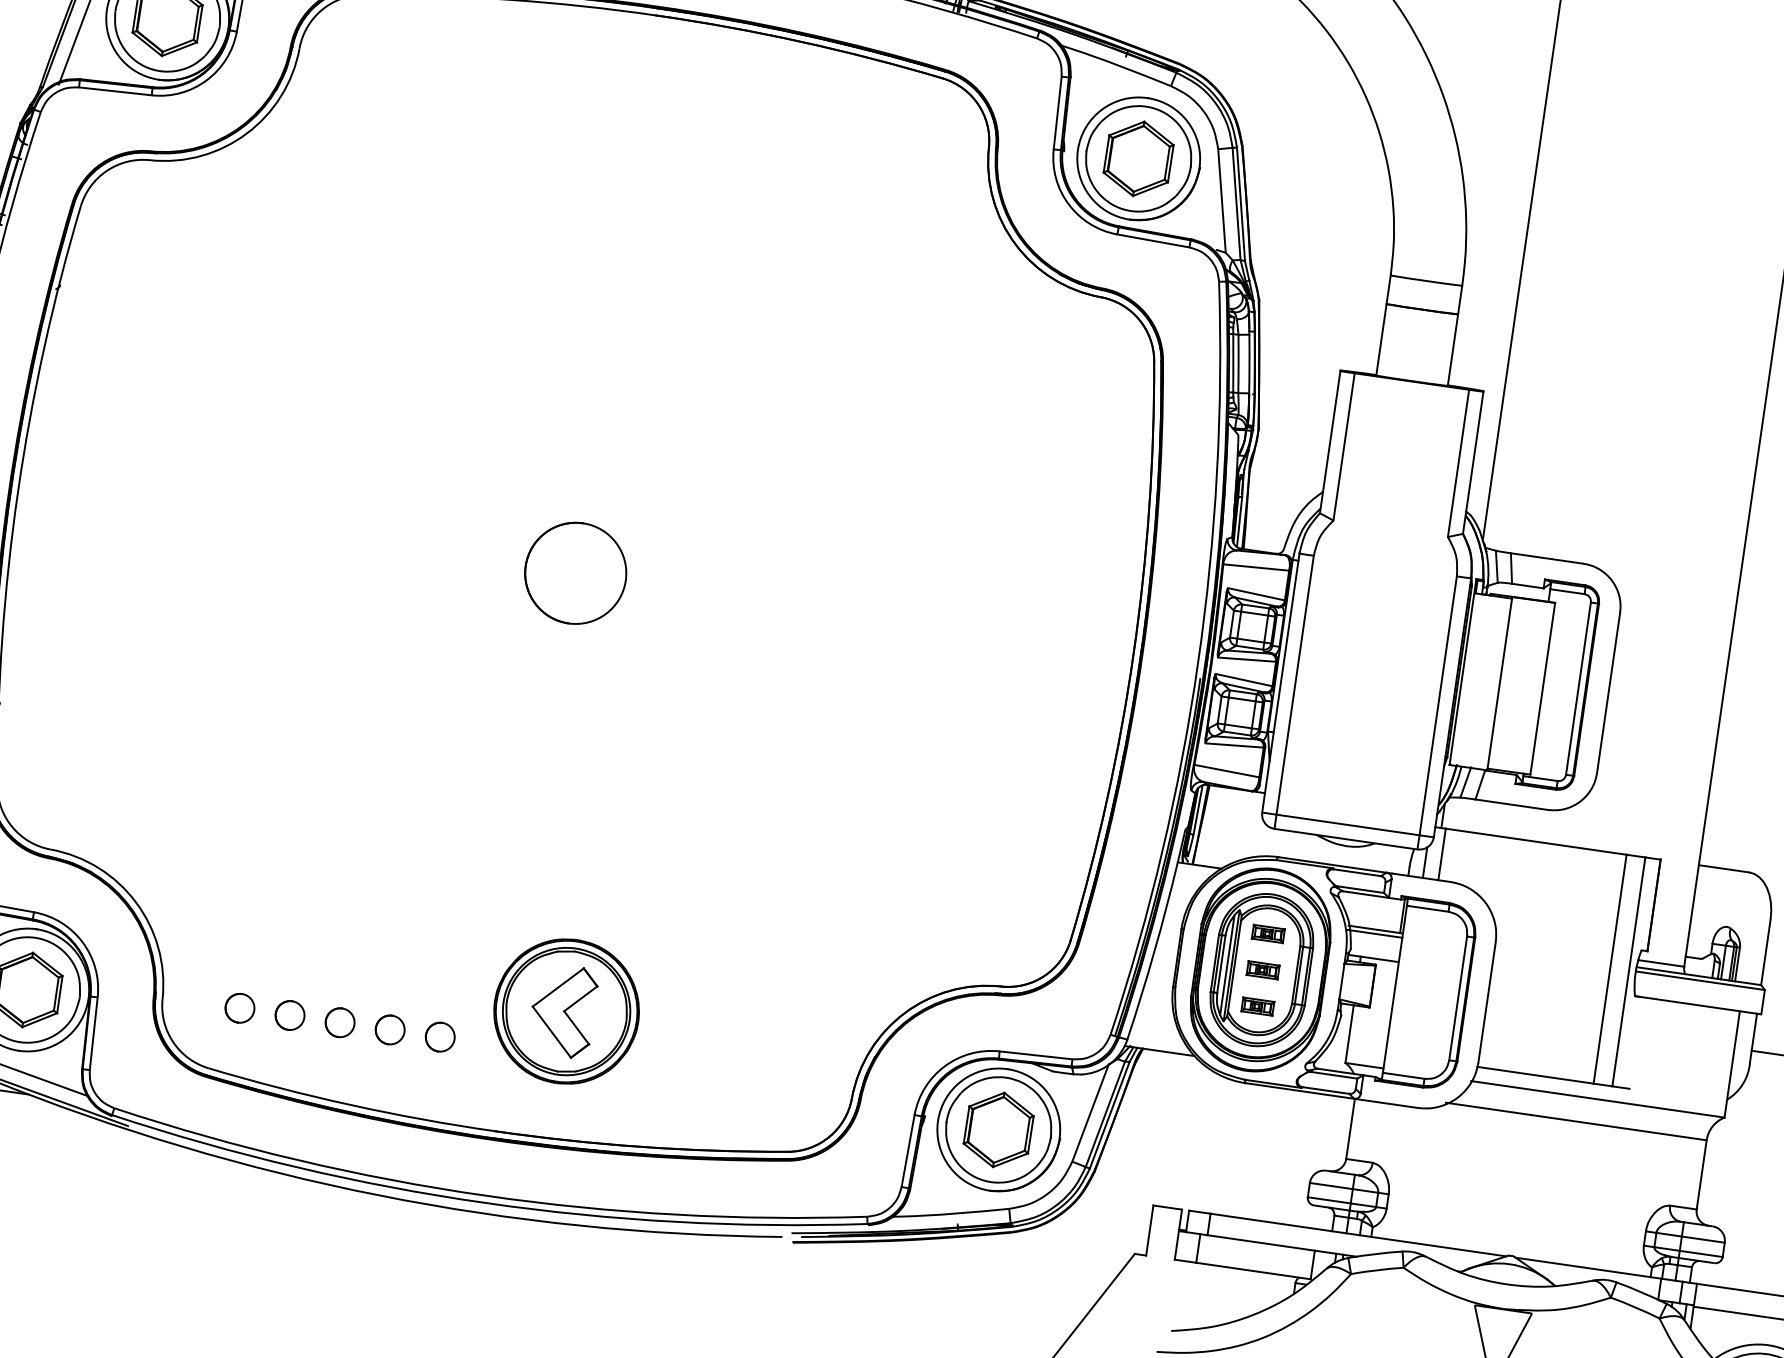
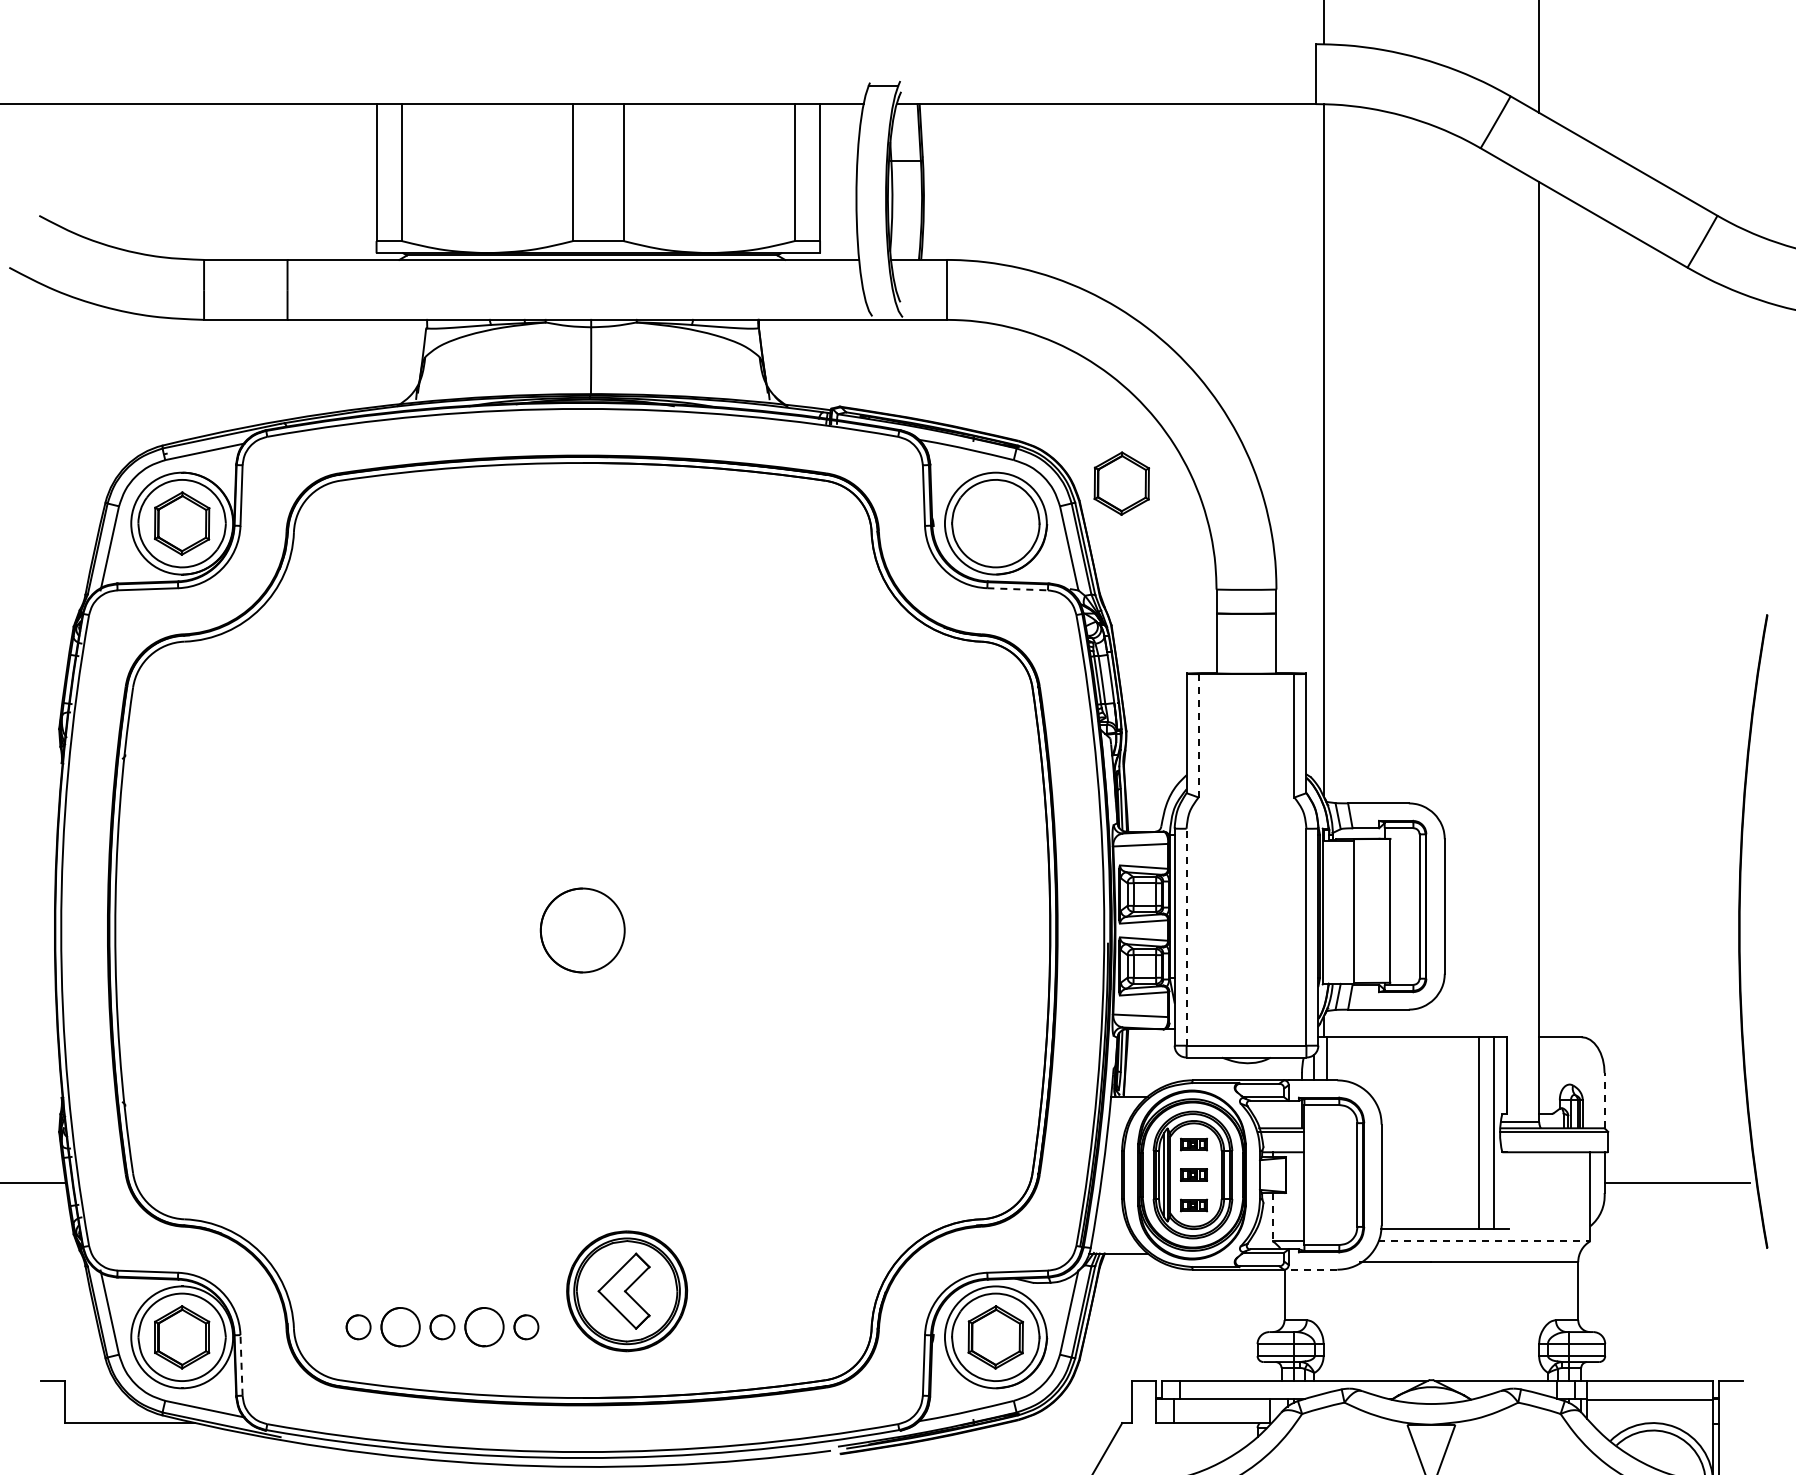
part: (1138, 158) -> (1121, 483), moved
line: (1154, 241) -> (1018, 589), solid -> dashed
line: (1344, 446) -> (1198, 735), solid -> dashed
line: (1295, 684) -> (1186, 936), solid -> dashed
line: (1765, 951) -> (1604, 1100), solid -> dashed
part: (289, 1015) -> (400, 1327), size x1.6
part: (390, 1030) -> (484, 1327), size x1.6
line: (93, 1032) -> (241, 1364), solid -> dashed
line: (1349, 1034) -> (1272, 1217), solid -> dashed
line: (1598, 1099) -> (1484, 1241), solid -> dashed
line: (1385, 1103) -> (1310, 1269), solid -> dashed

